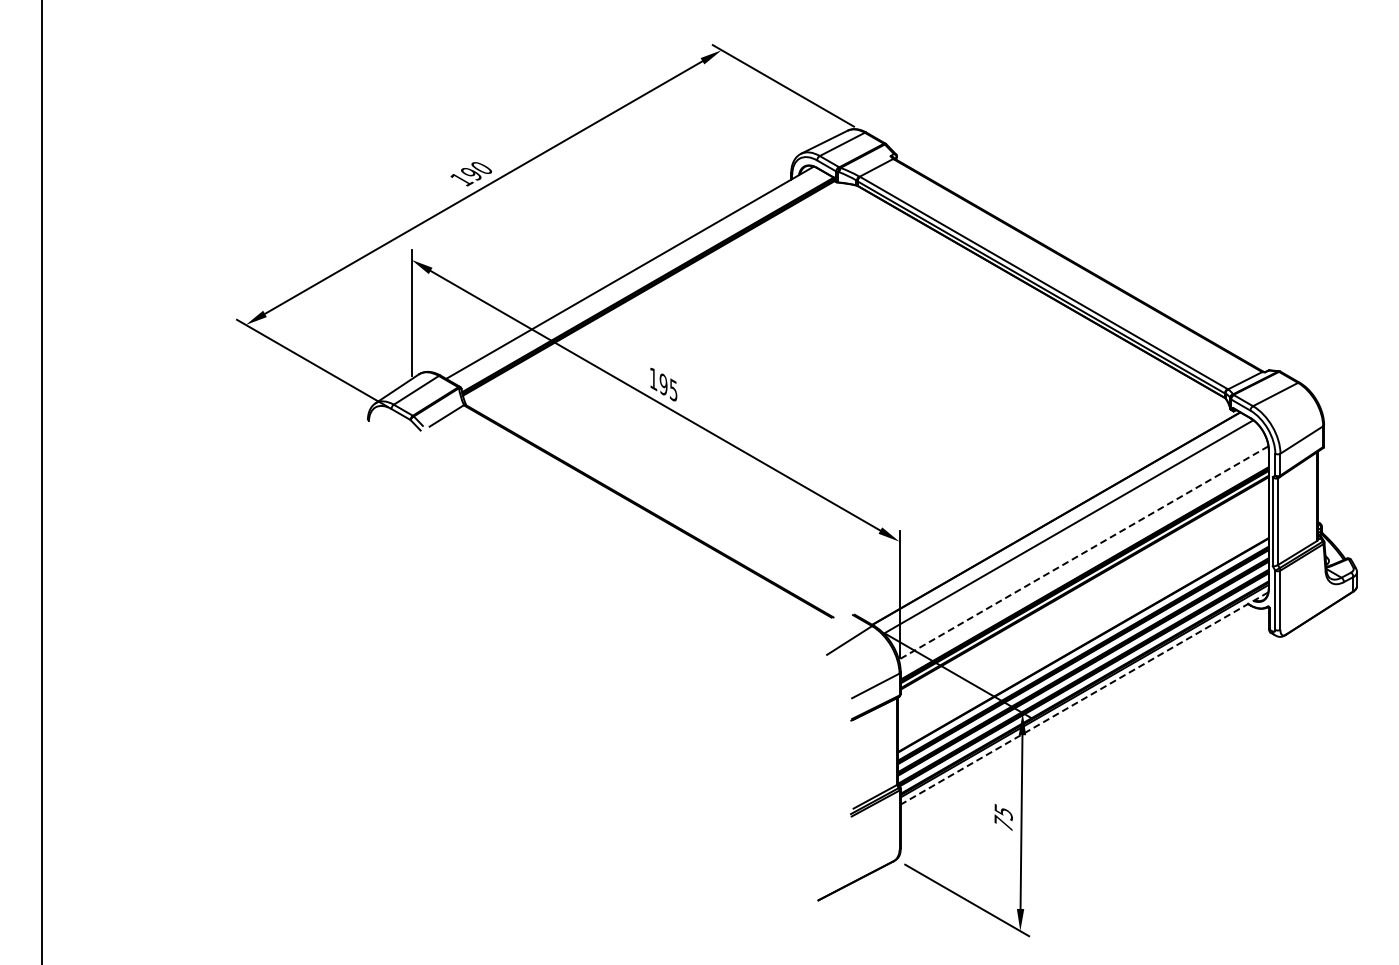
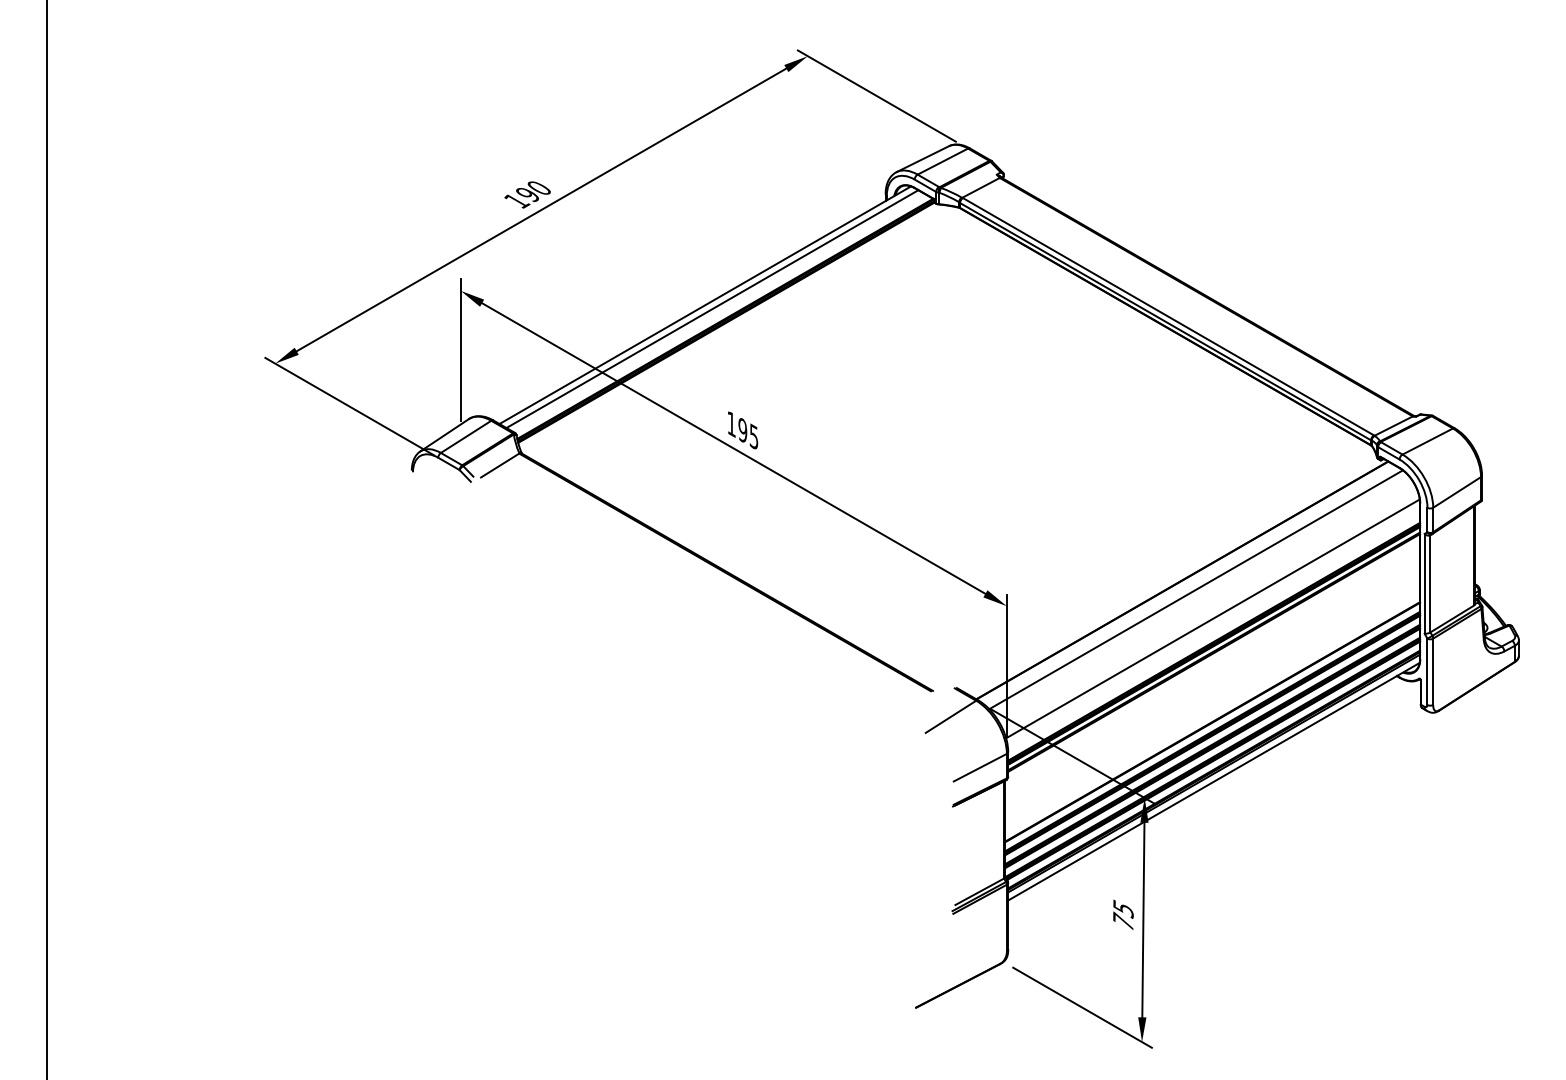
line: (636, 276) -> (712, 309), added
line: (1083, 553) -> (1212, 619), dashed -> solid
line: (1084, 698) -> (1213, 781), dashed -> solid

